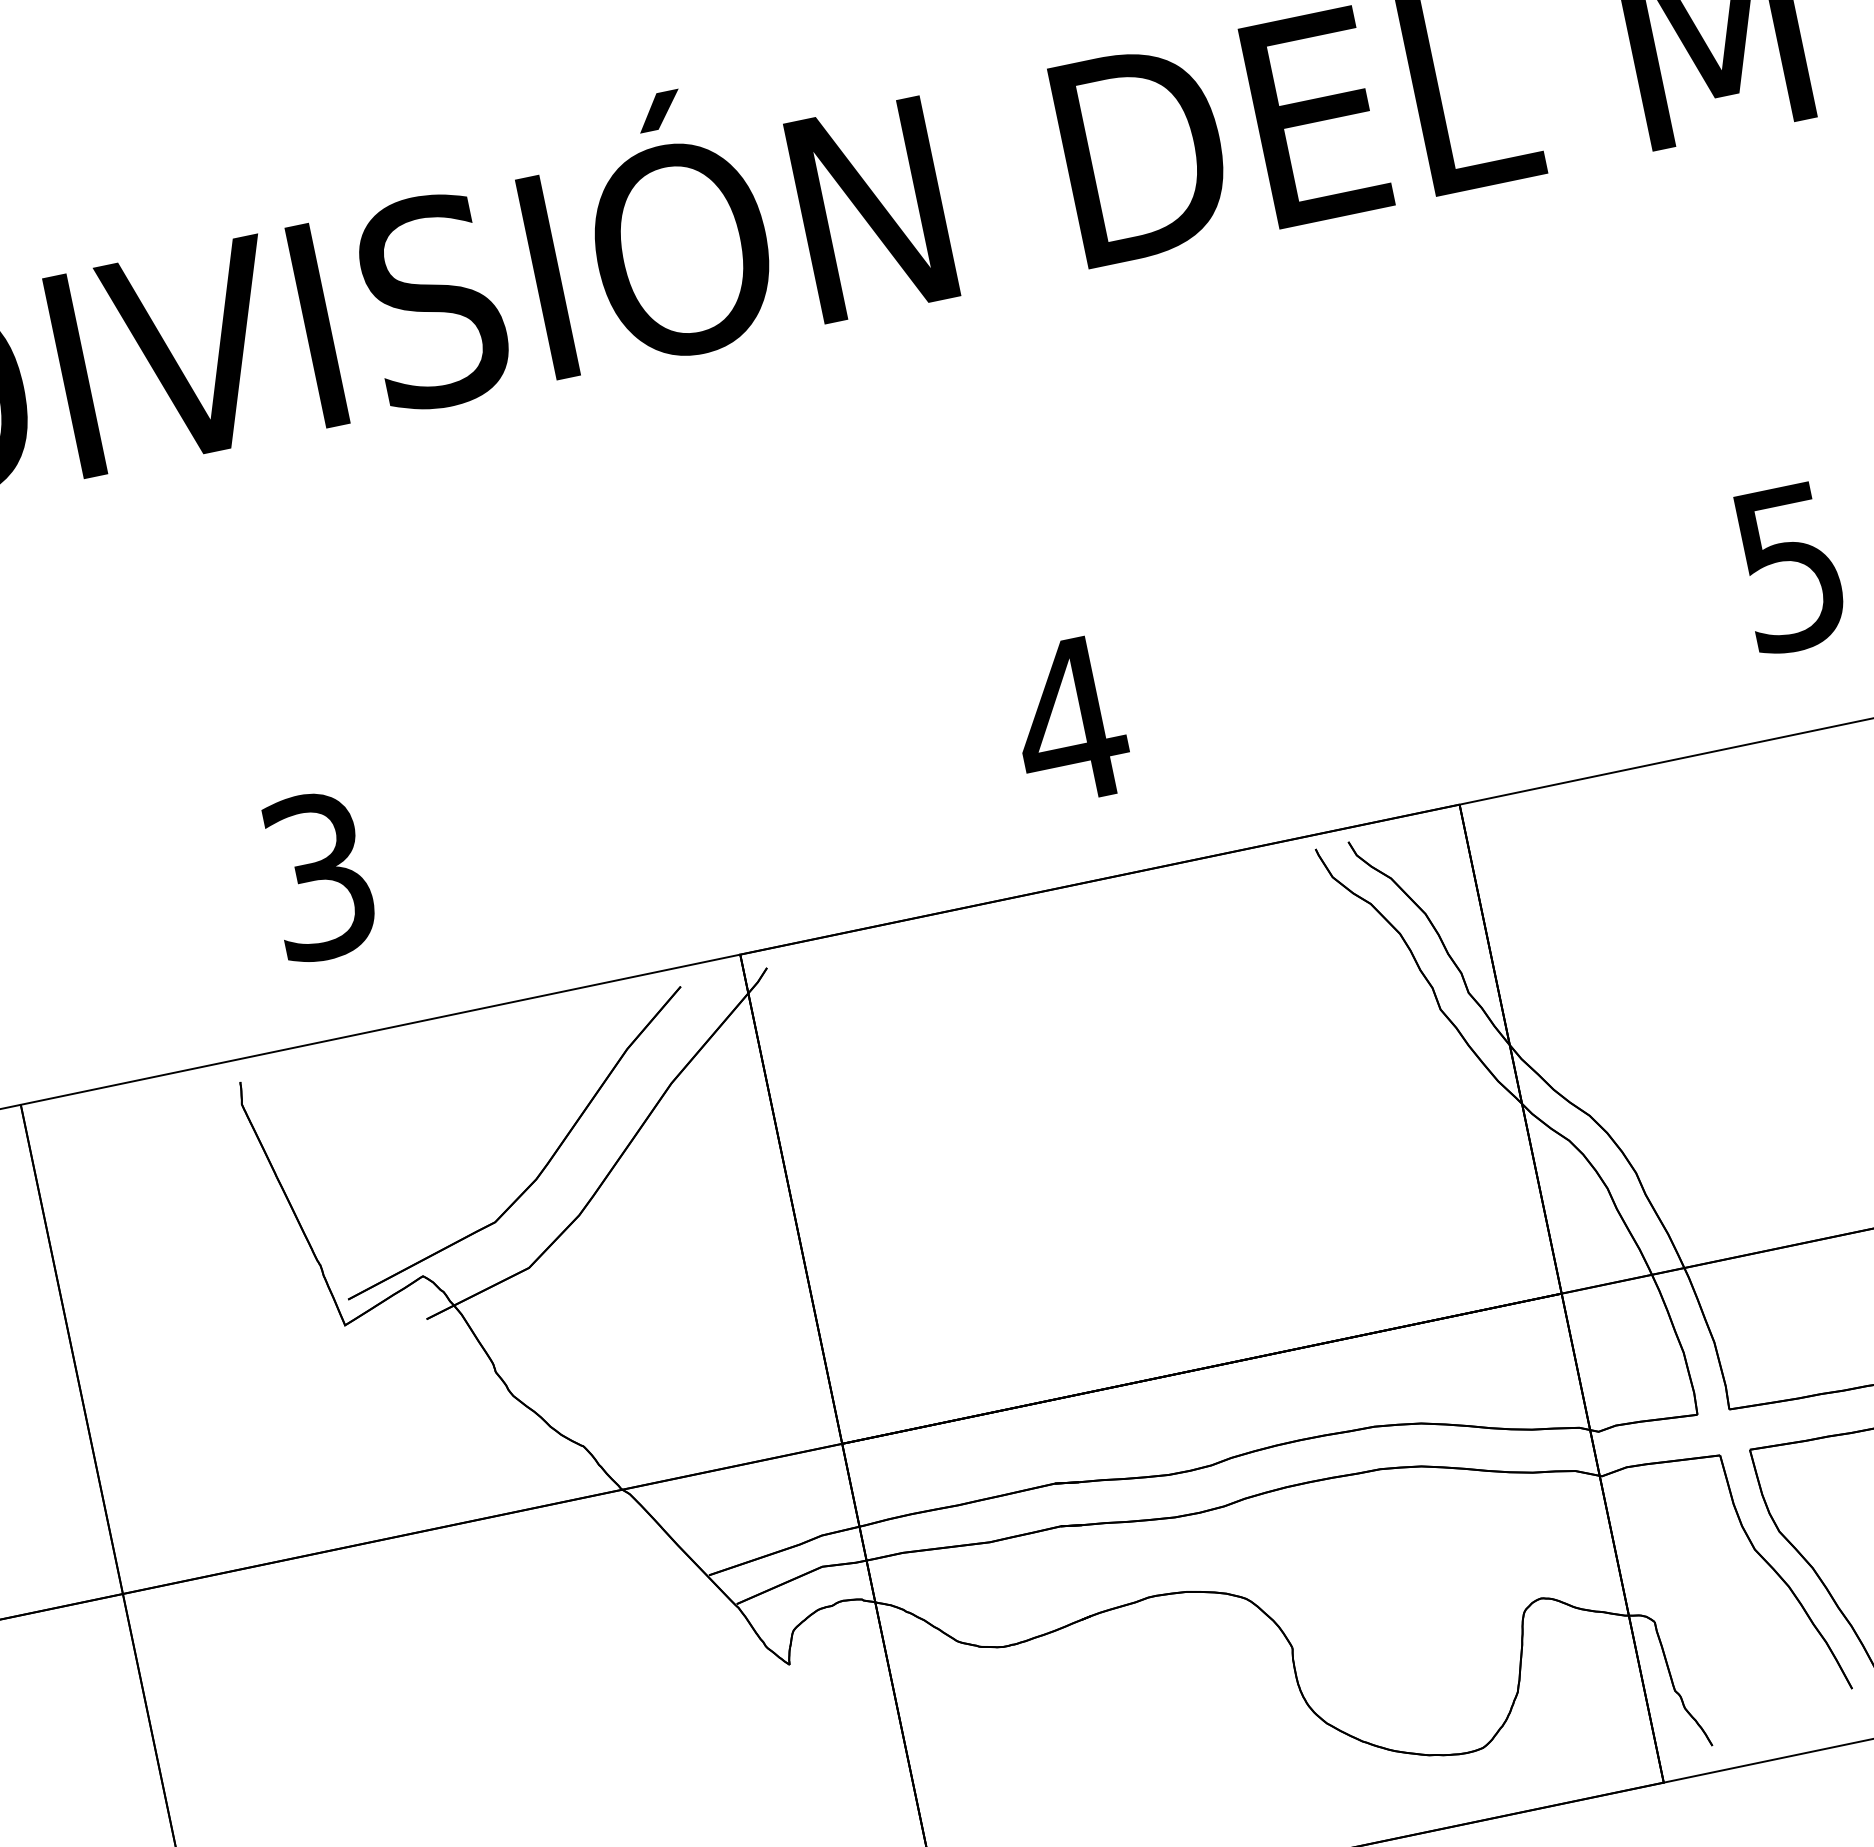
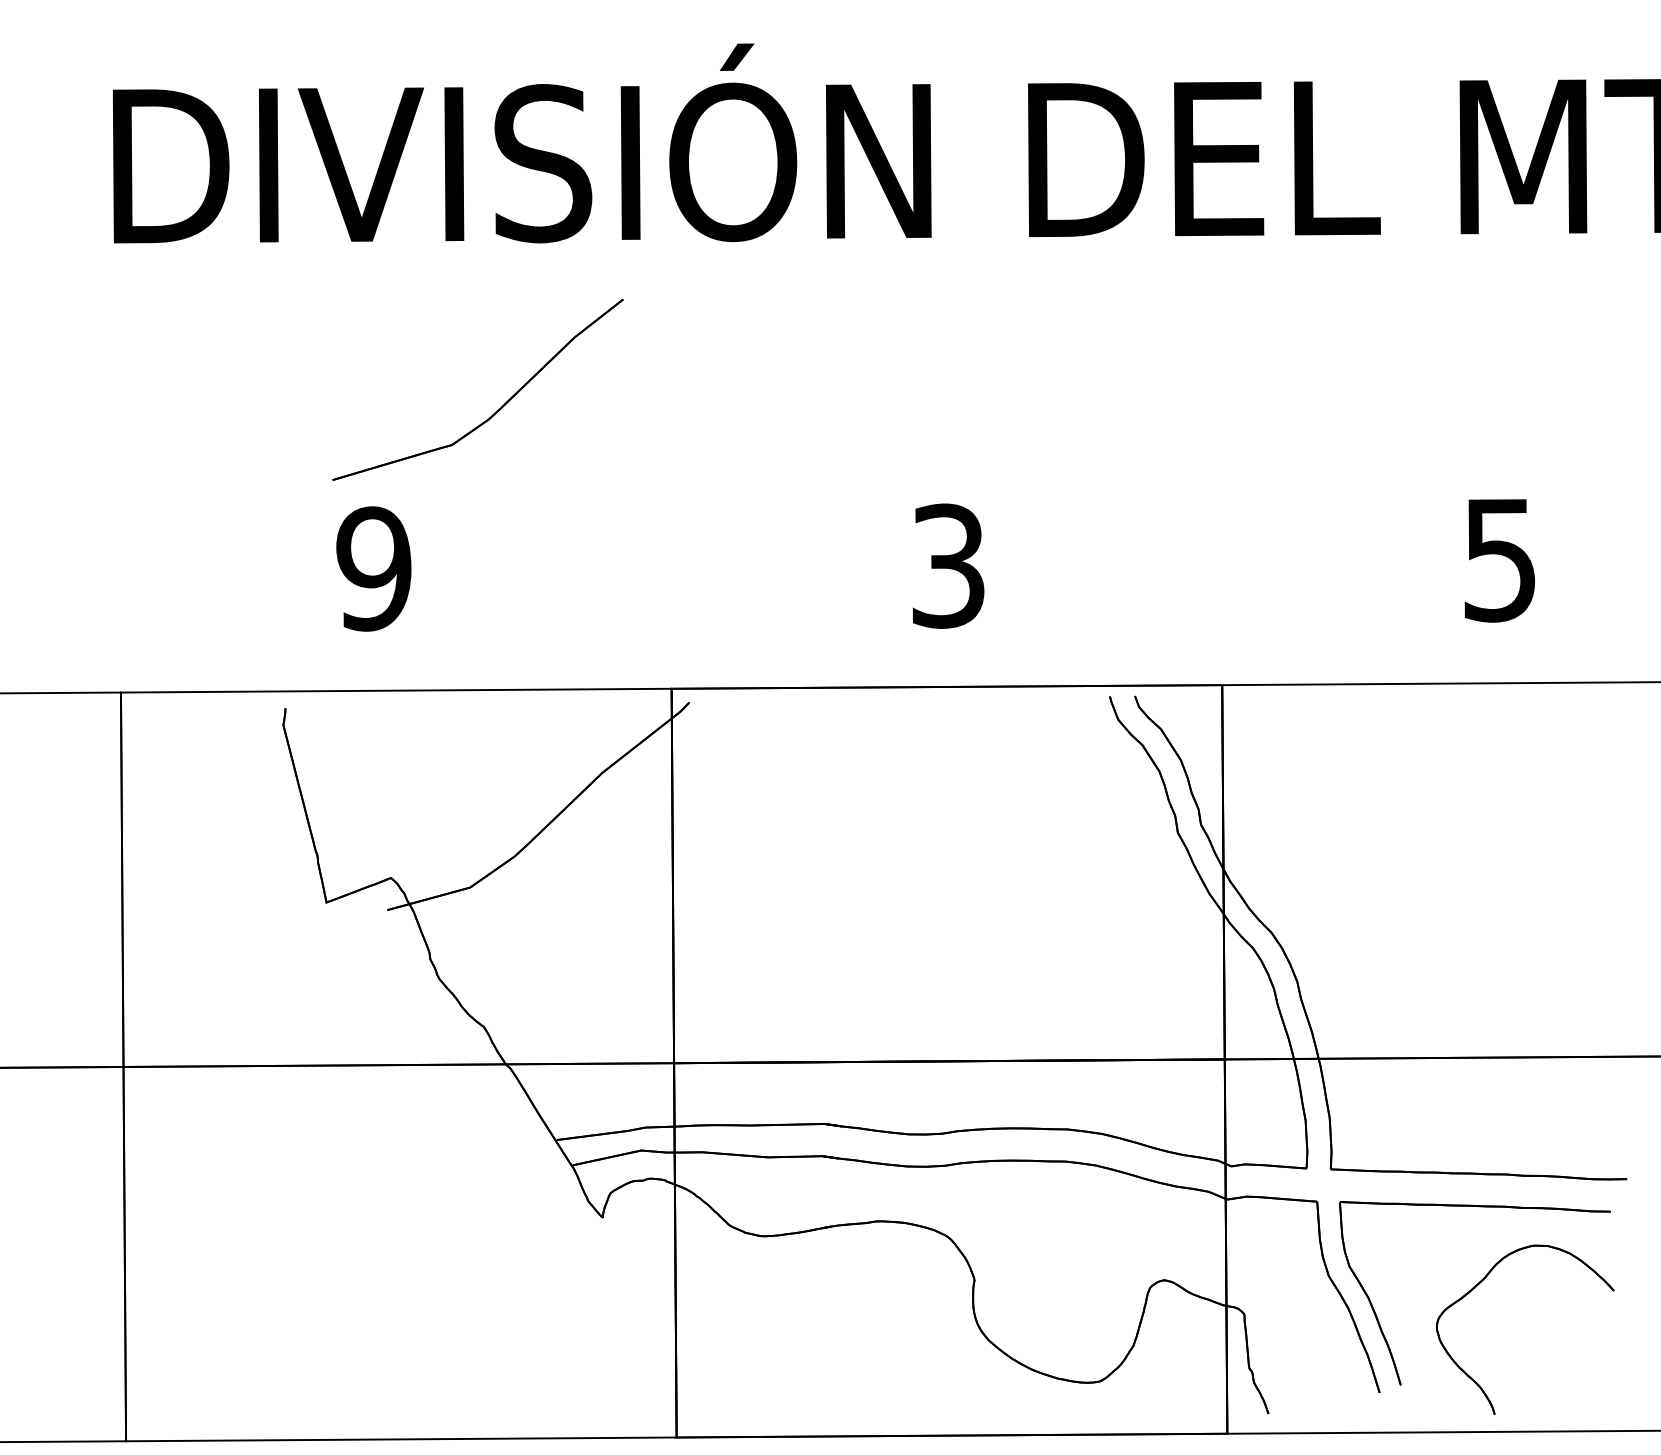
text: (1068, 720) -> (947, 565), 4 -> 3
text: (318, 875) -> (373, 568), 3 -> 9
part: (544, 1165) -> (496, 410), moved

